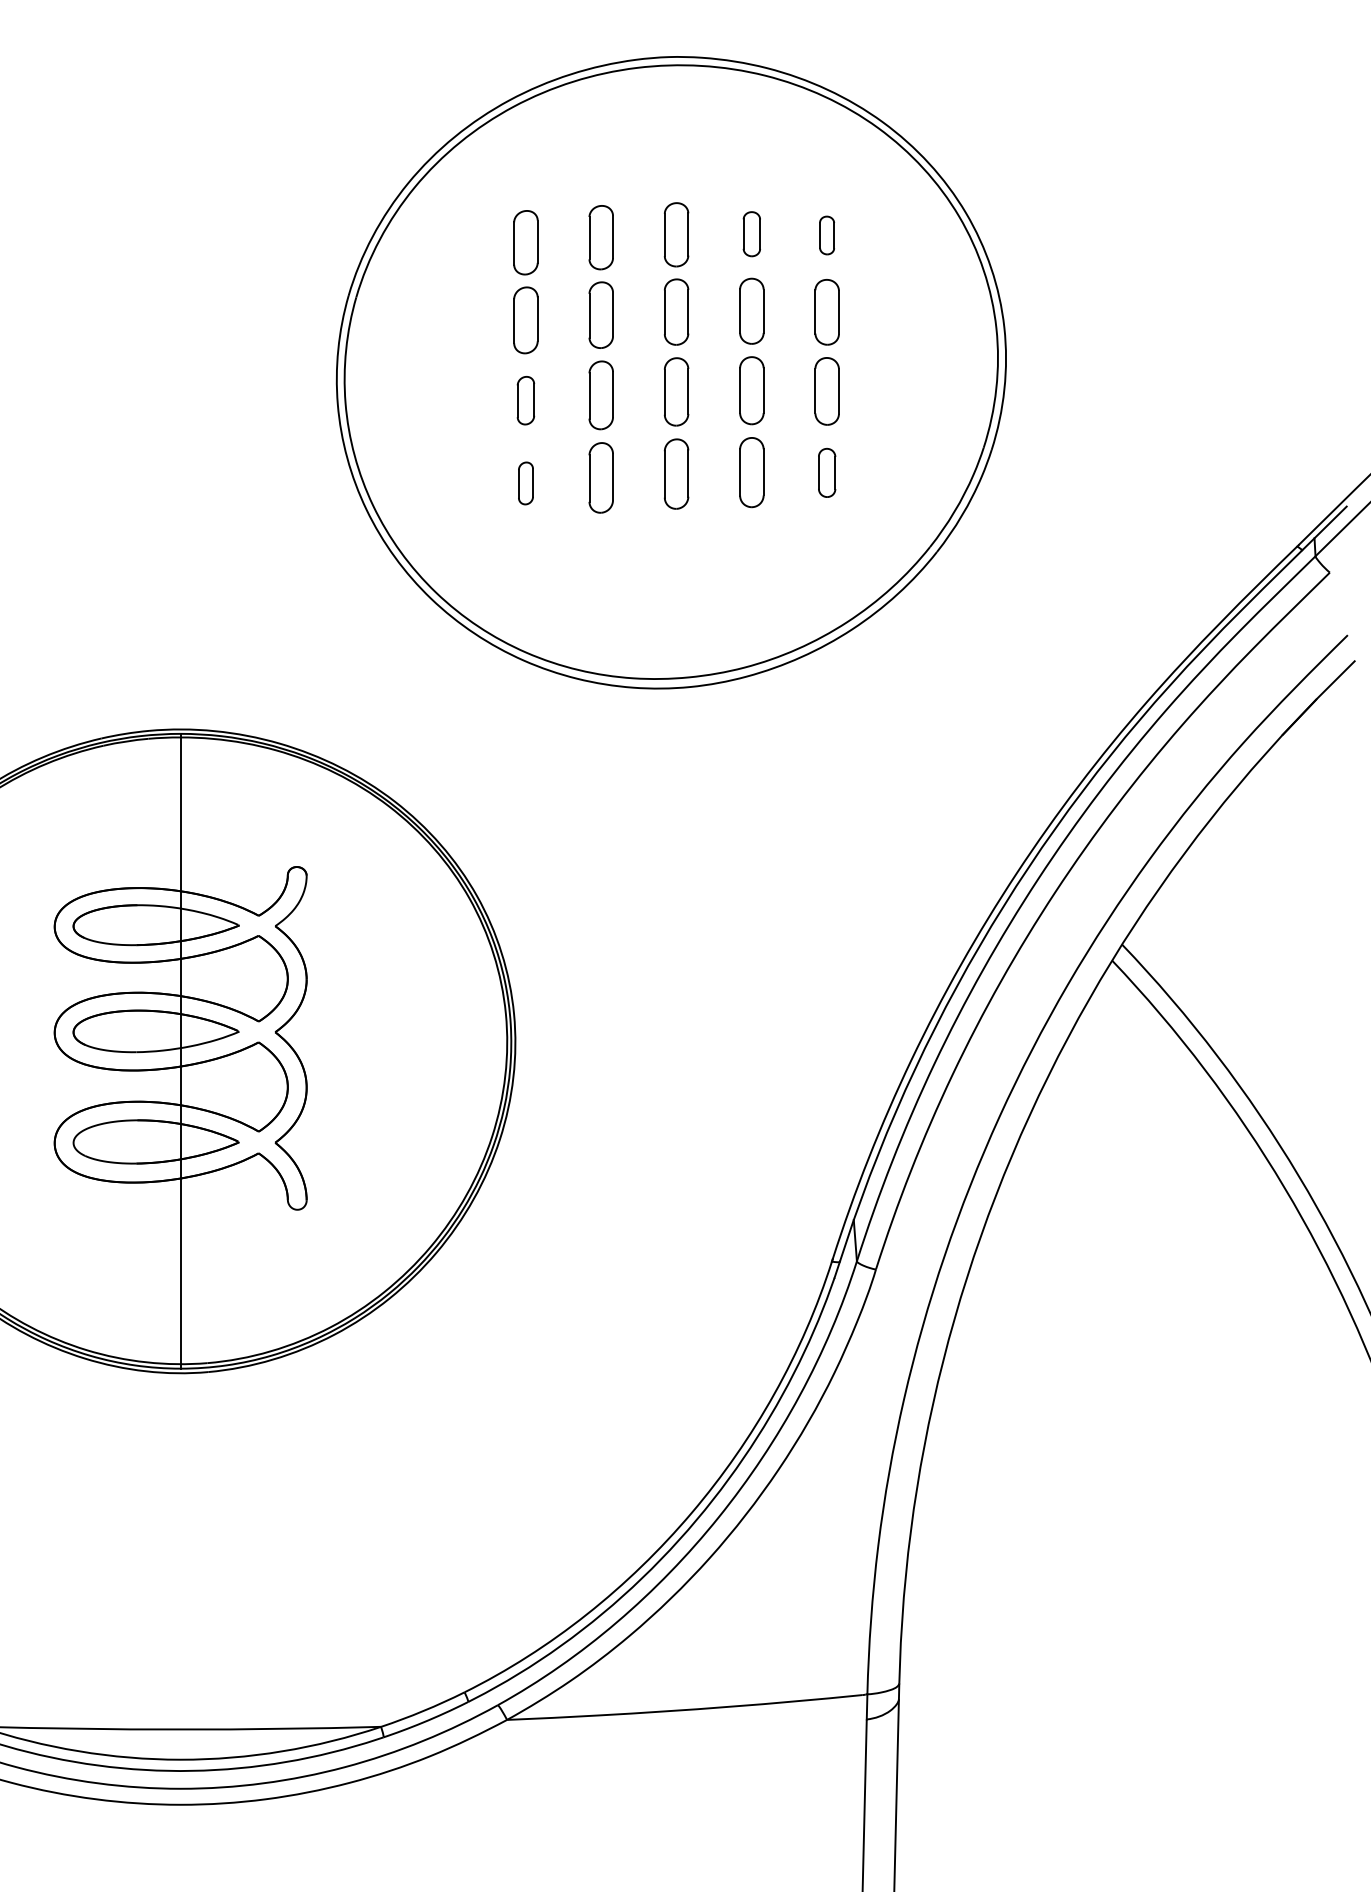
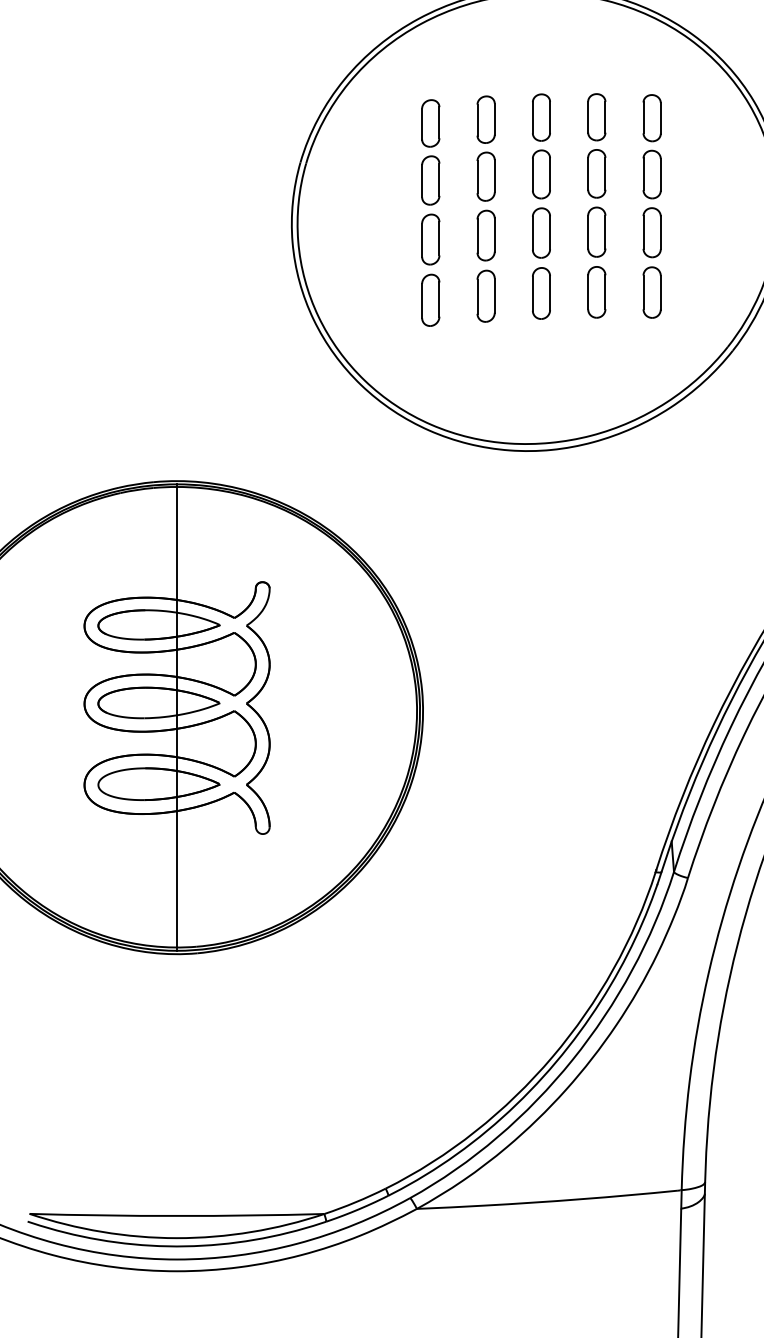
part: (751, 233) -> (596, 116), size x1.43
part: (826, 235) -> (651, 118), size x1.67
part: (525, 400) -> (430, 239), size x1.43
part: (826, 472) -> (651, 292), size x1.43
part: (525, 483) -> (430, 300), size x1.67

